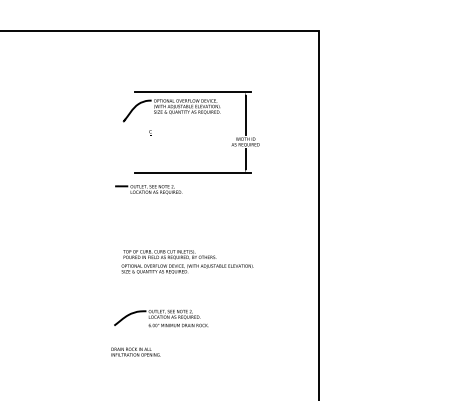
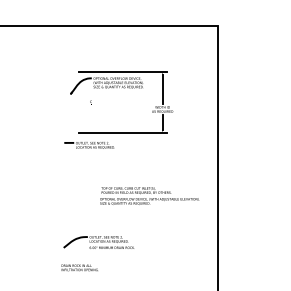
text: (187, 261) -> (149, 195), moved

